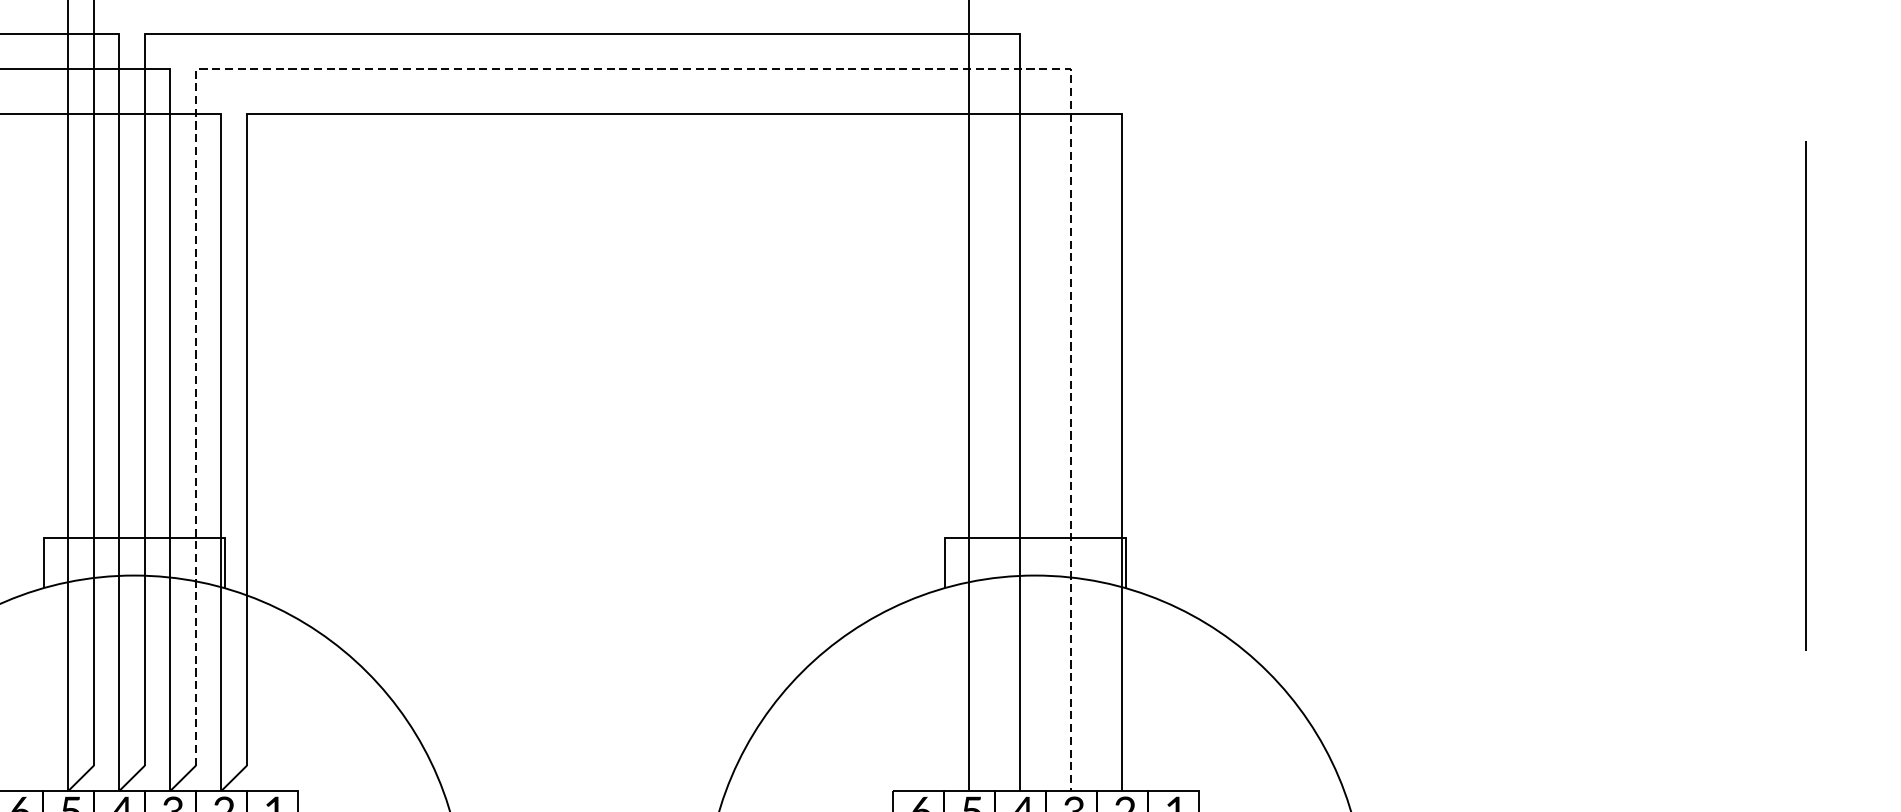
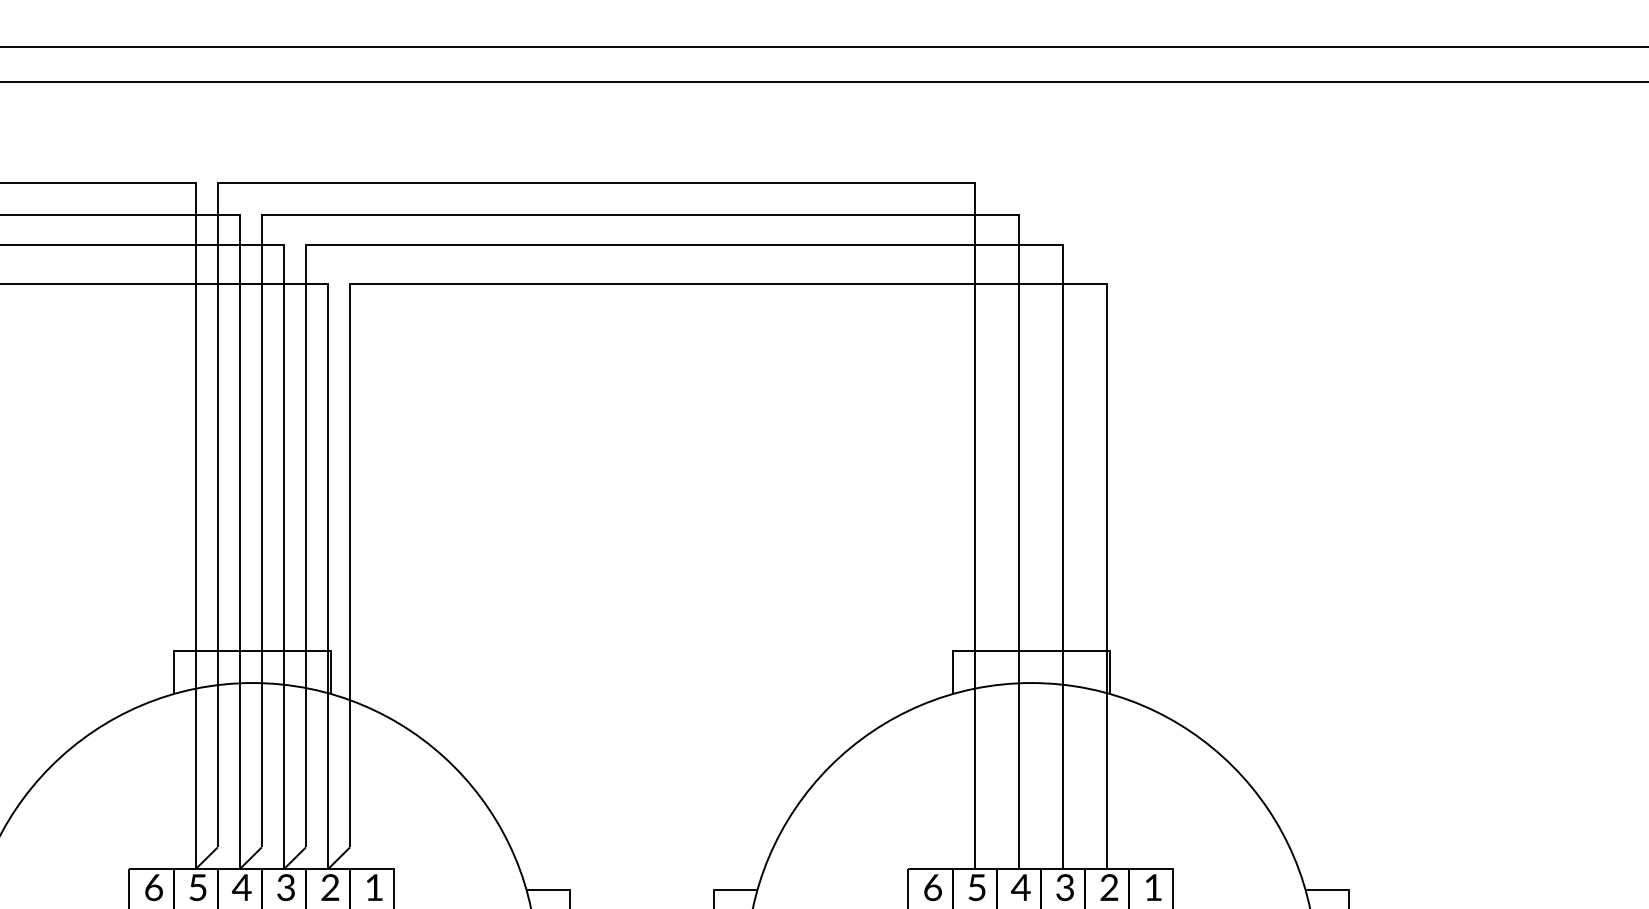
line: (646, 69) -> (695, 245), dashed -> solid

